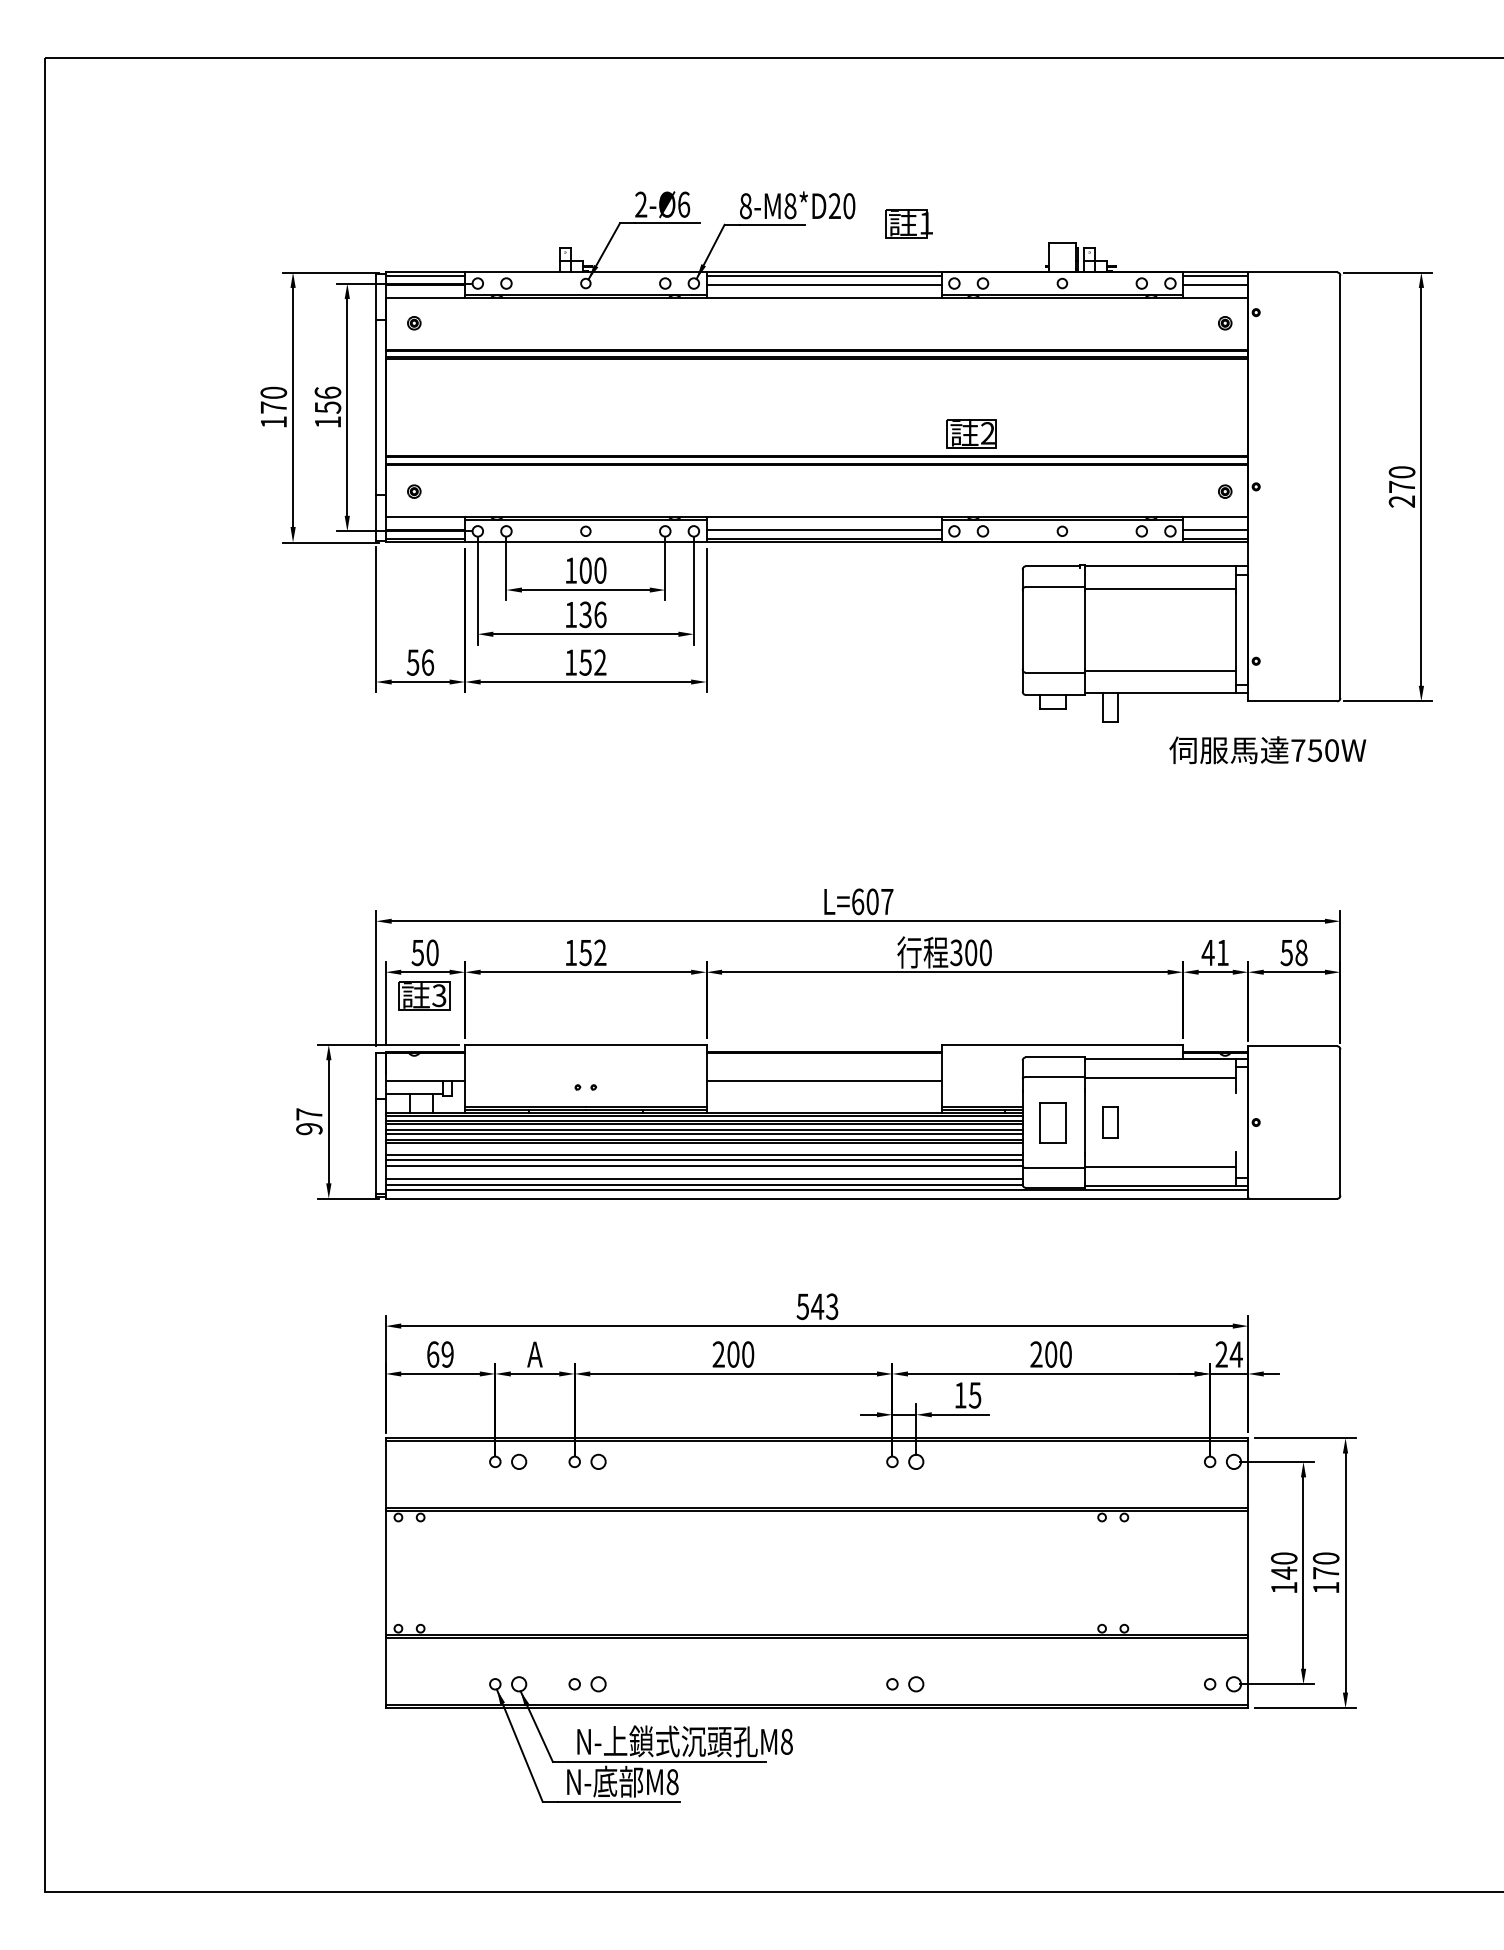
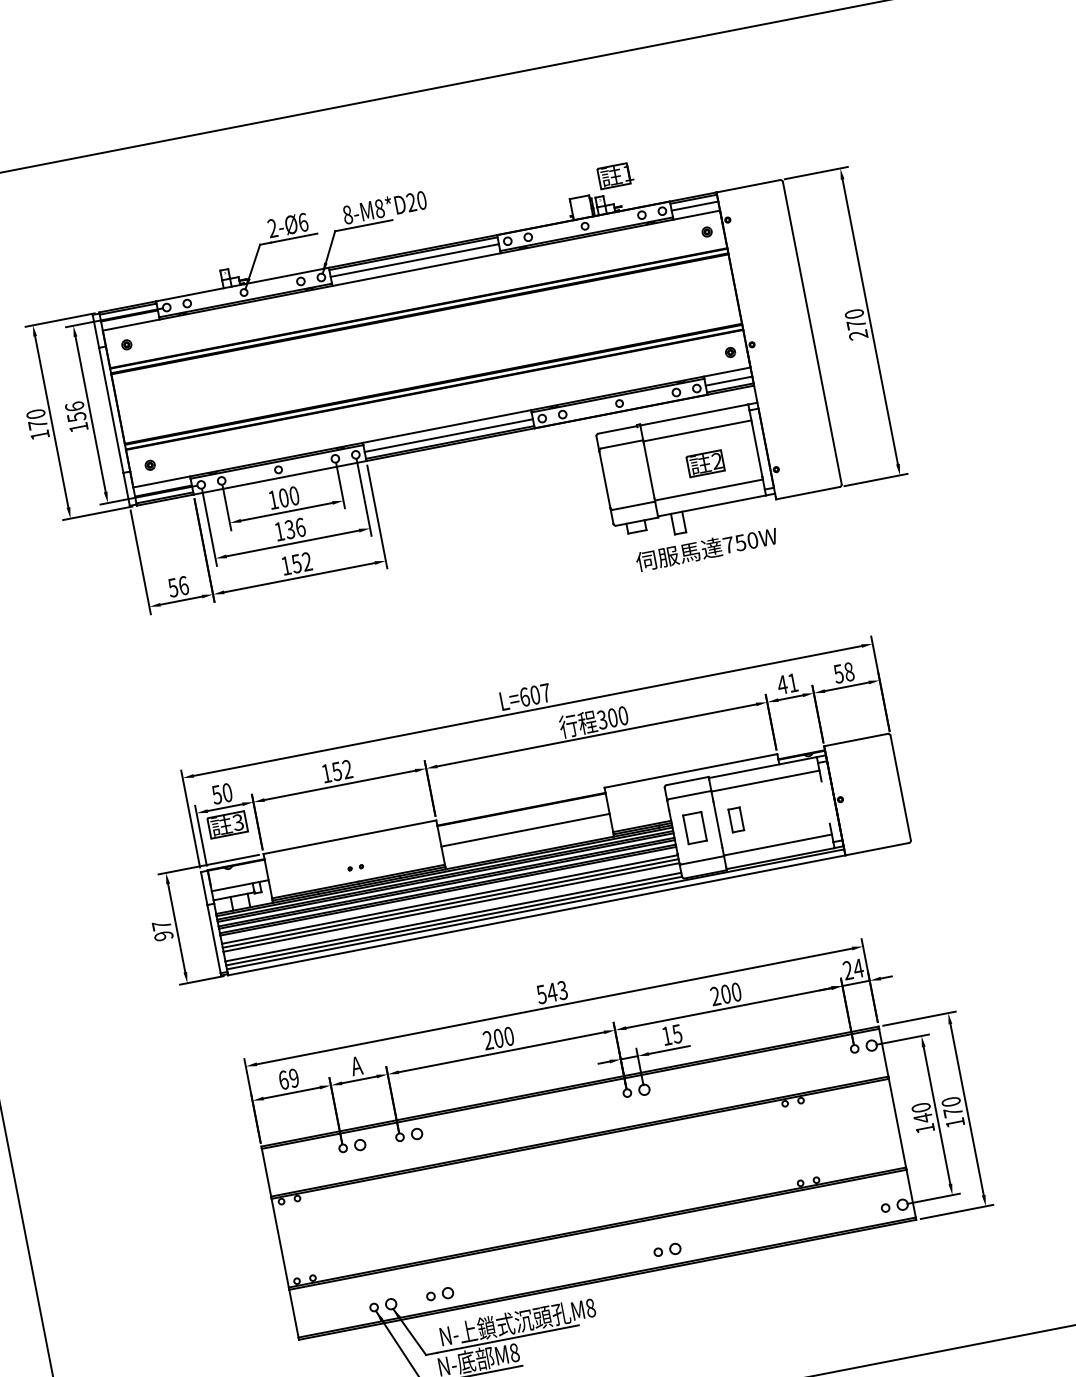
part: (908, 223) -> (615, 175), moved
part: (971, 433) -> (705, 463), moved
text: (1267, 750) -> (706, 549), moved

